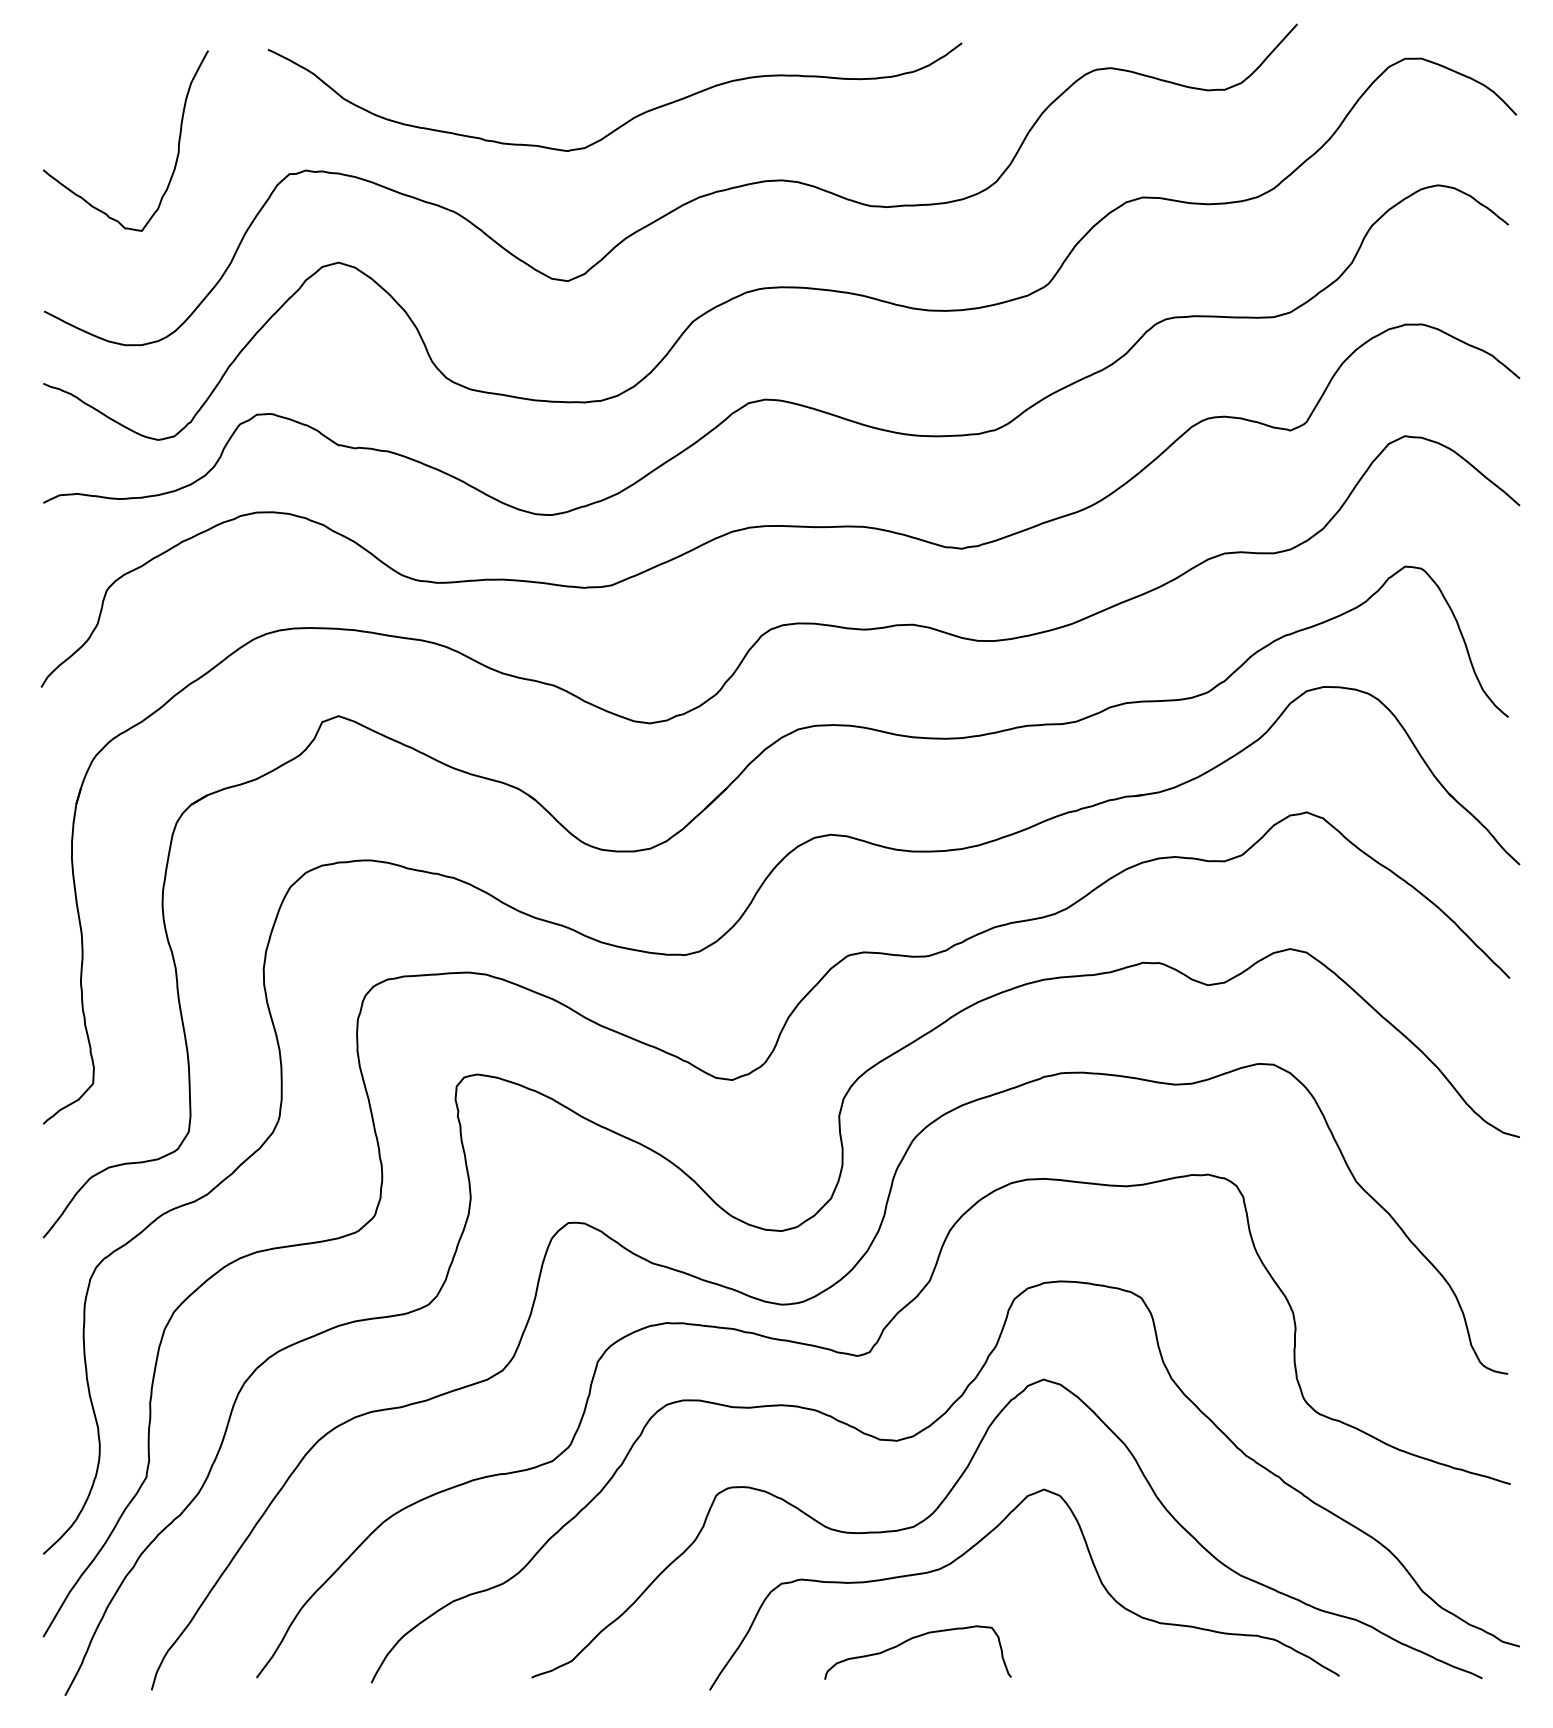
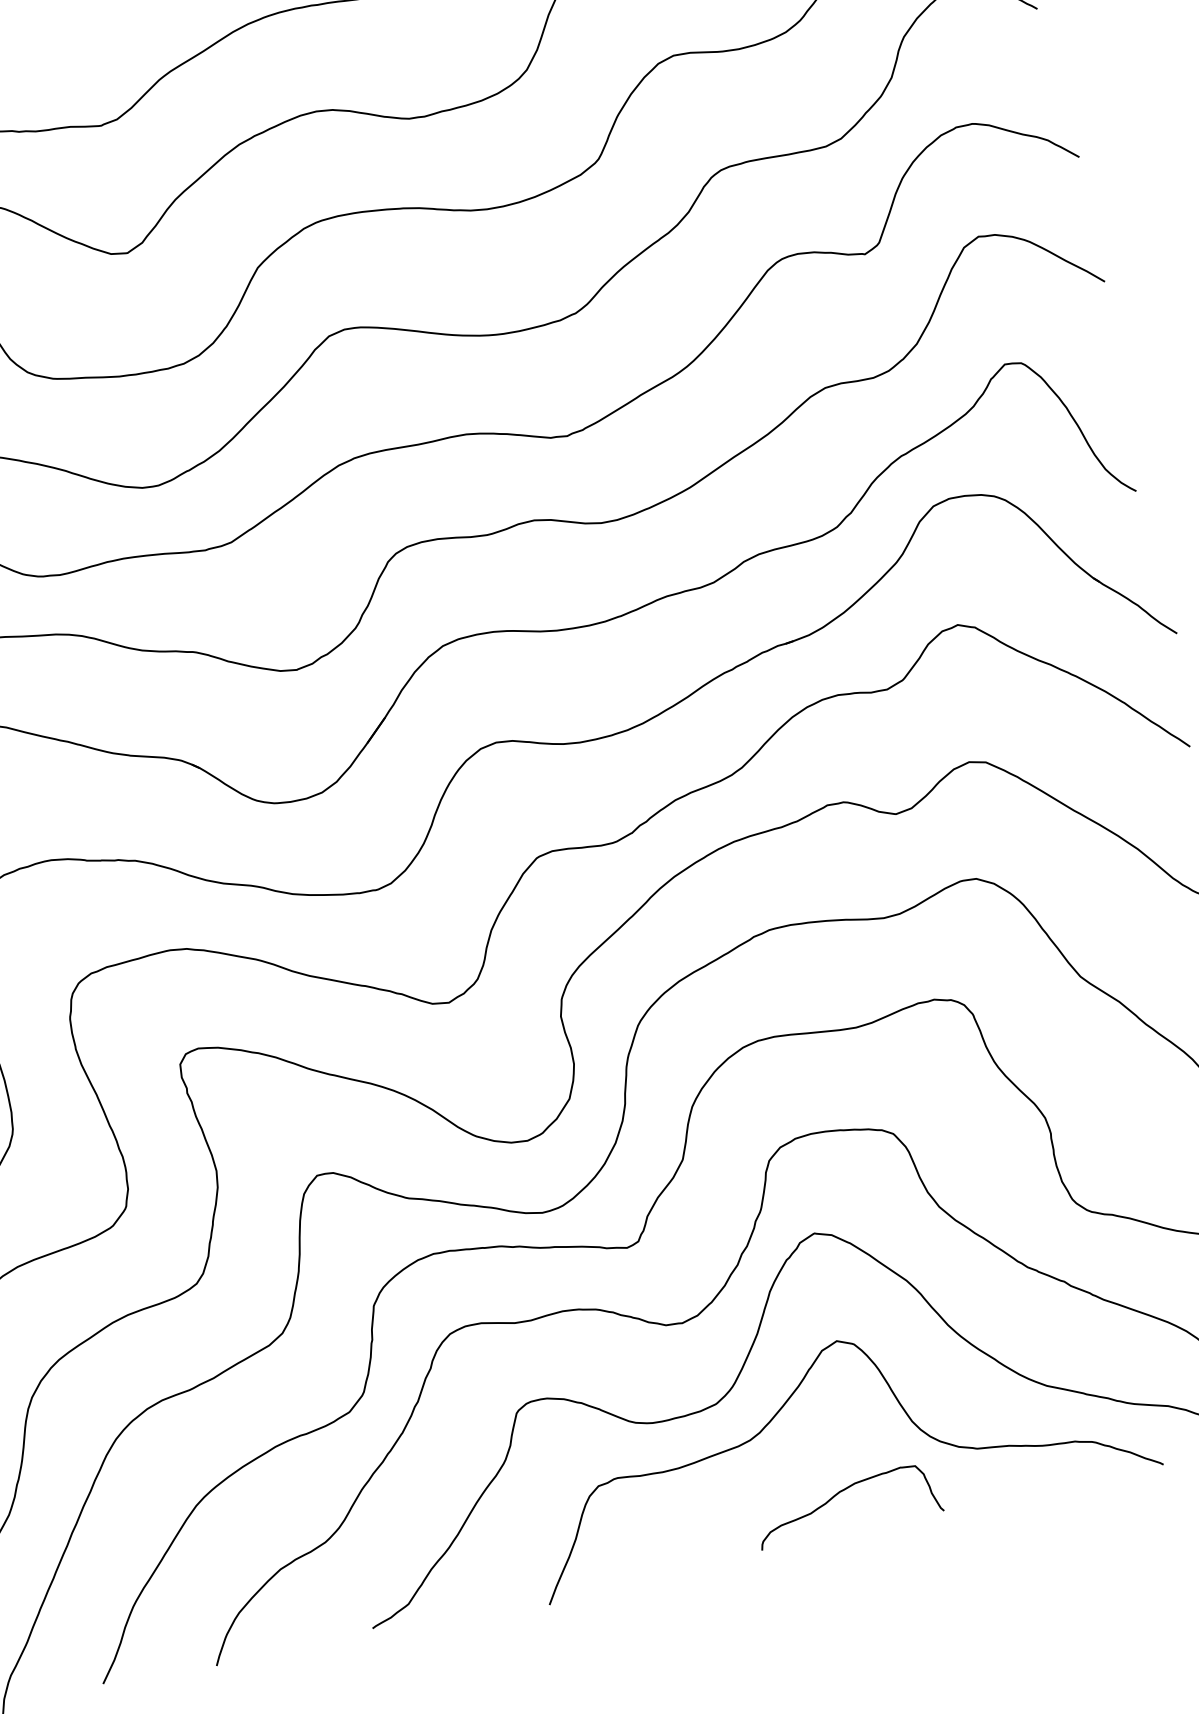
curve: (912, 1639) -> (839, 1493), moved

